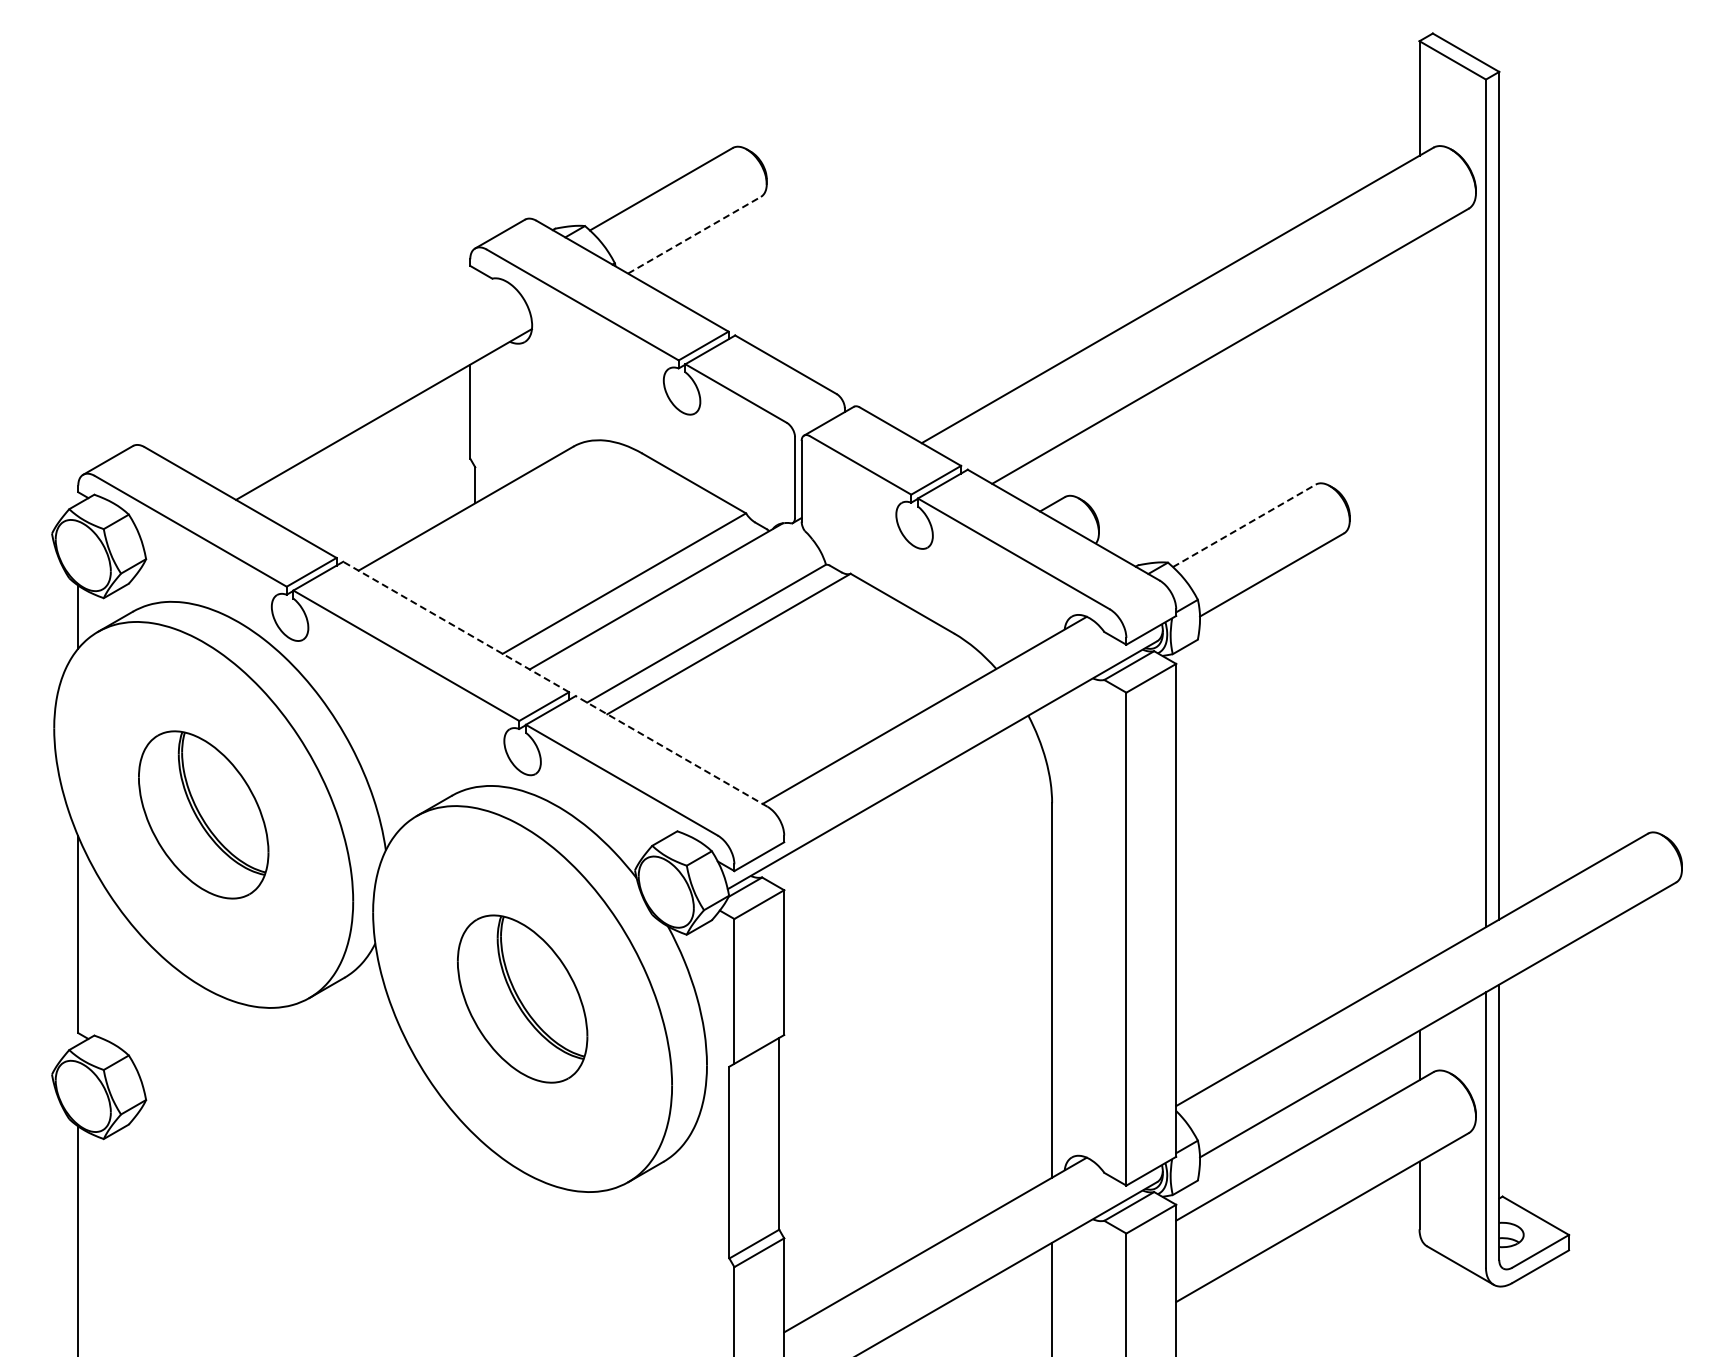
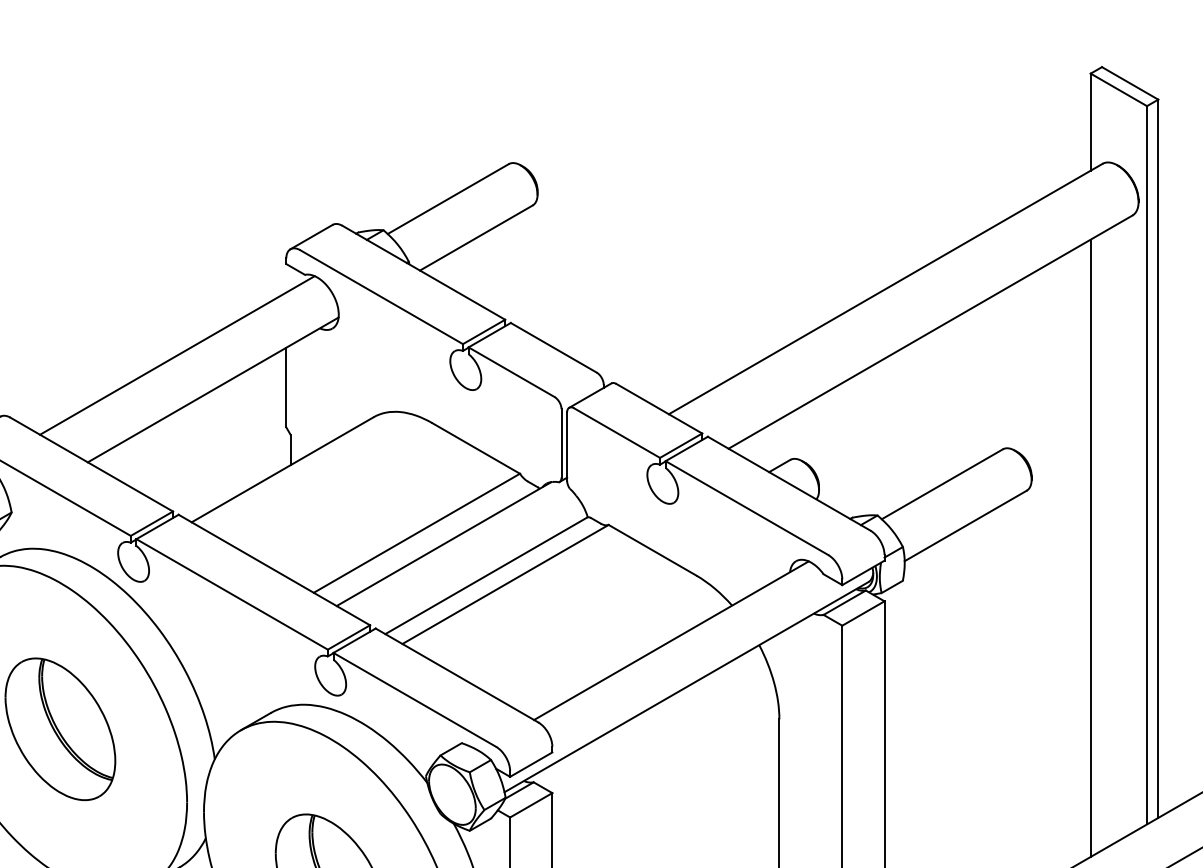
line: (694, 235) -> (476, 238), dashed -> solid
line: (341, 373) -> (177, 355), added
line: (1244, 525) -> (942, 484), dashed -> solid
line: (1419, 601) -> (1090, 548), added
line: (455, 626) -> (273, 569), dashed -> solid
line: (671, 751) -> (456, 675), dashed -> solid

